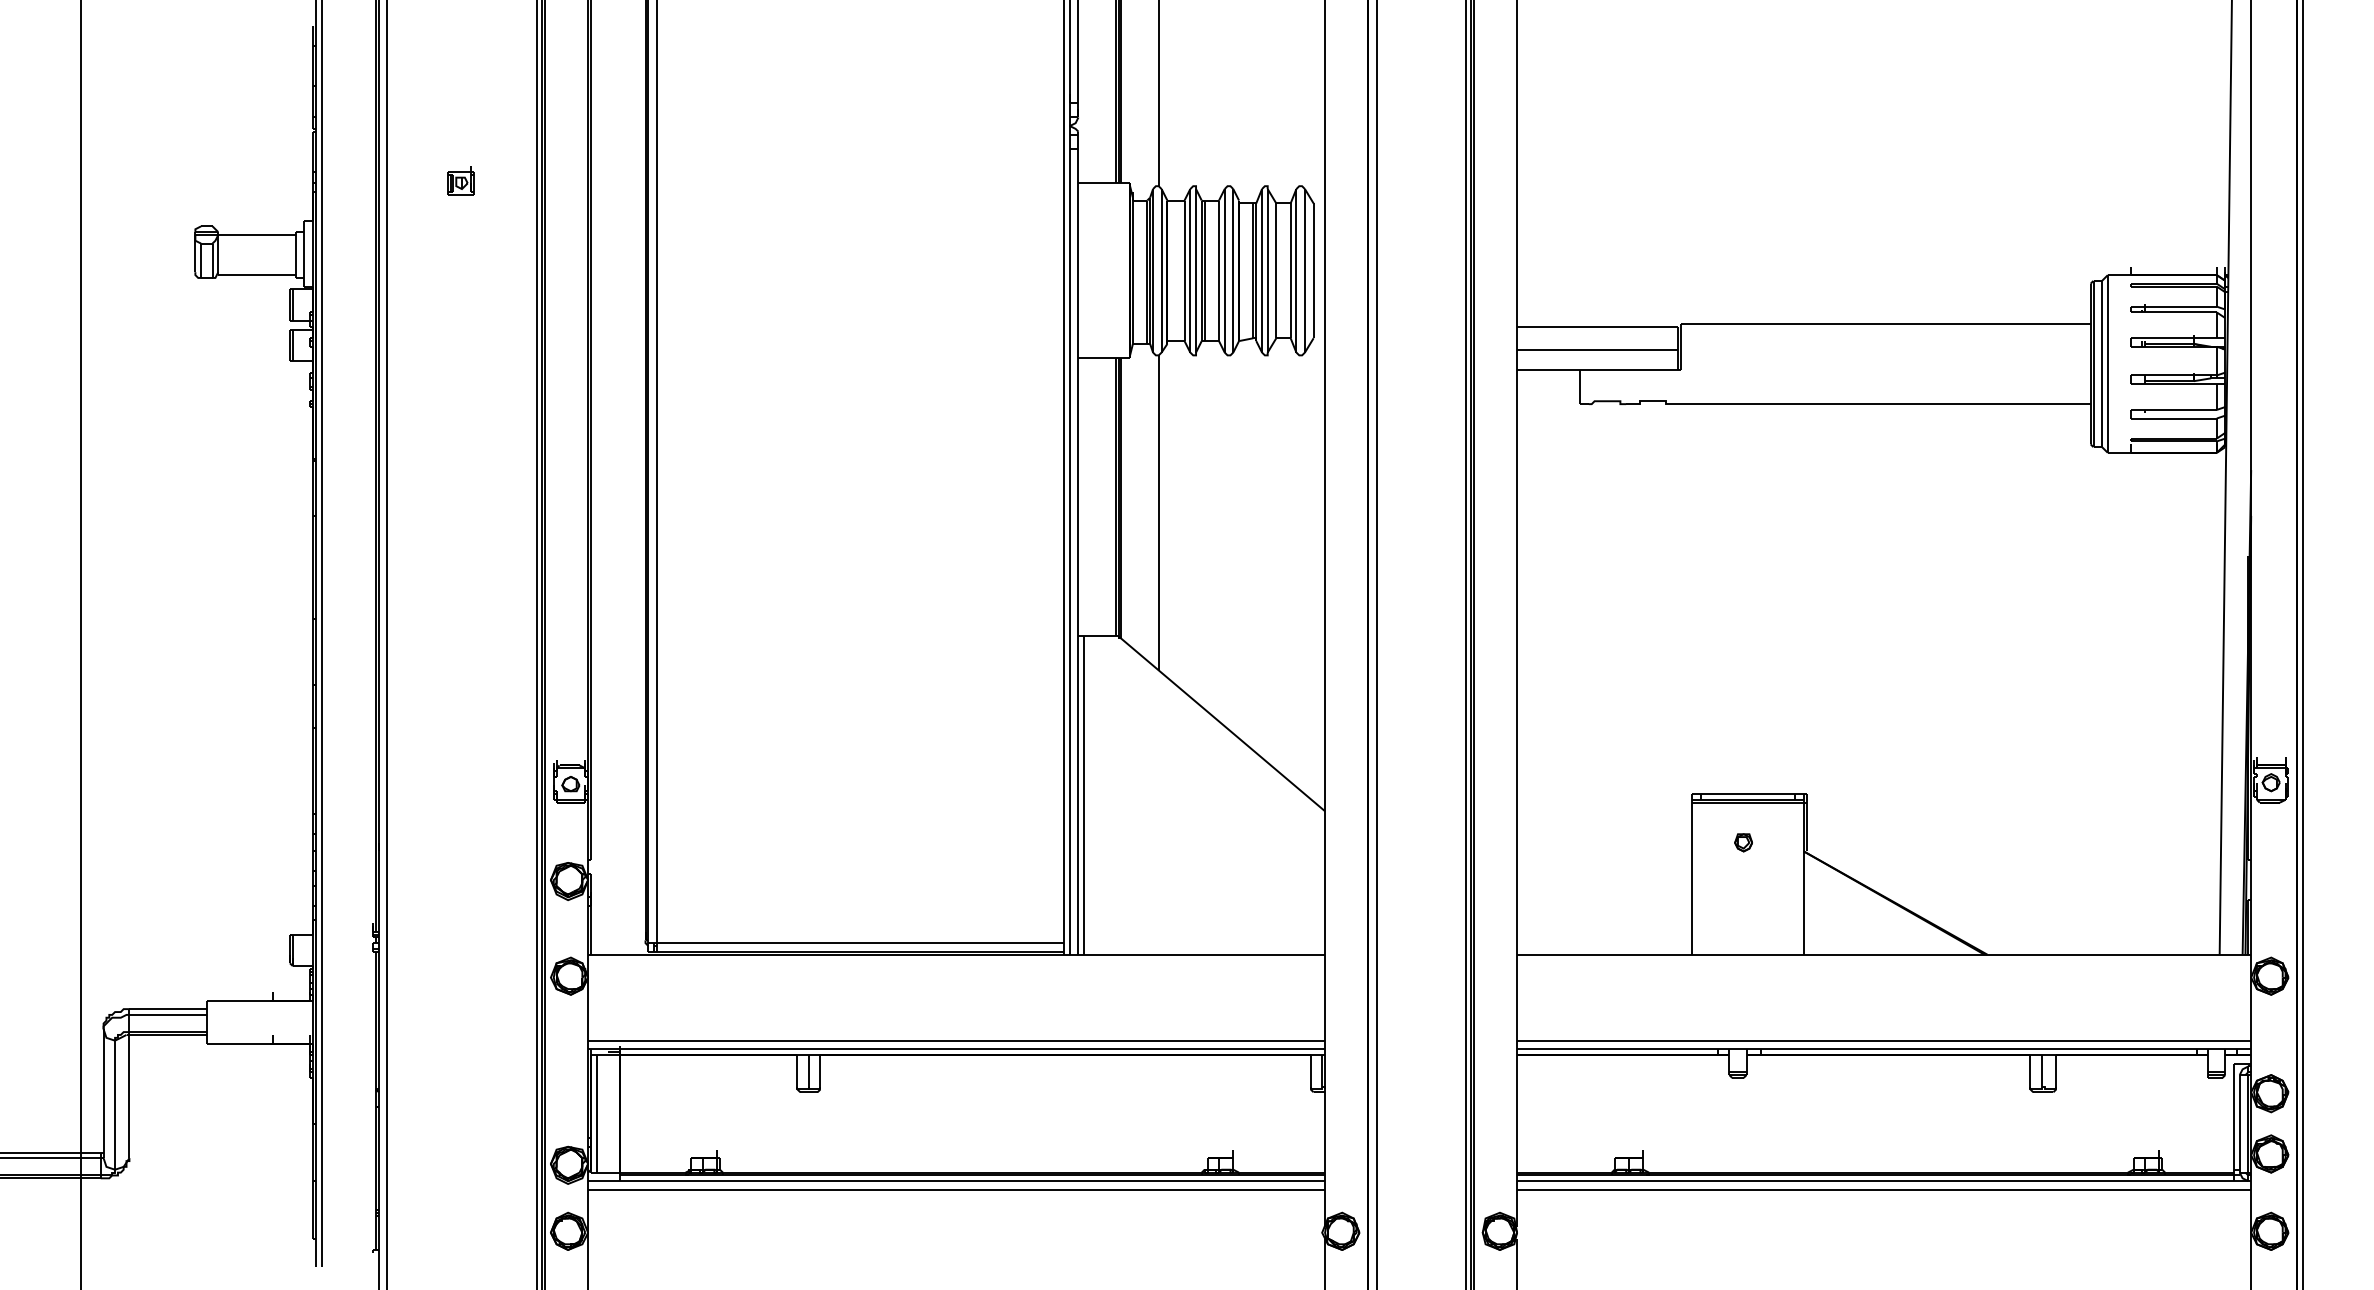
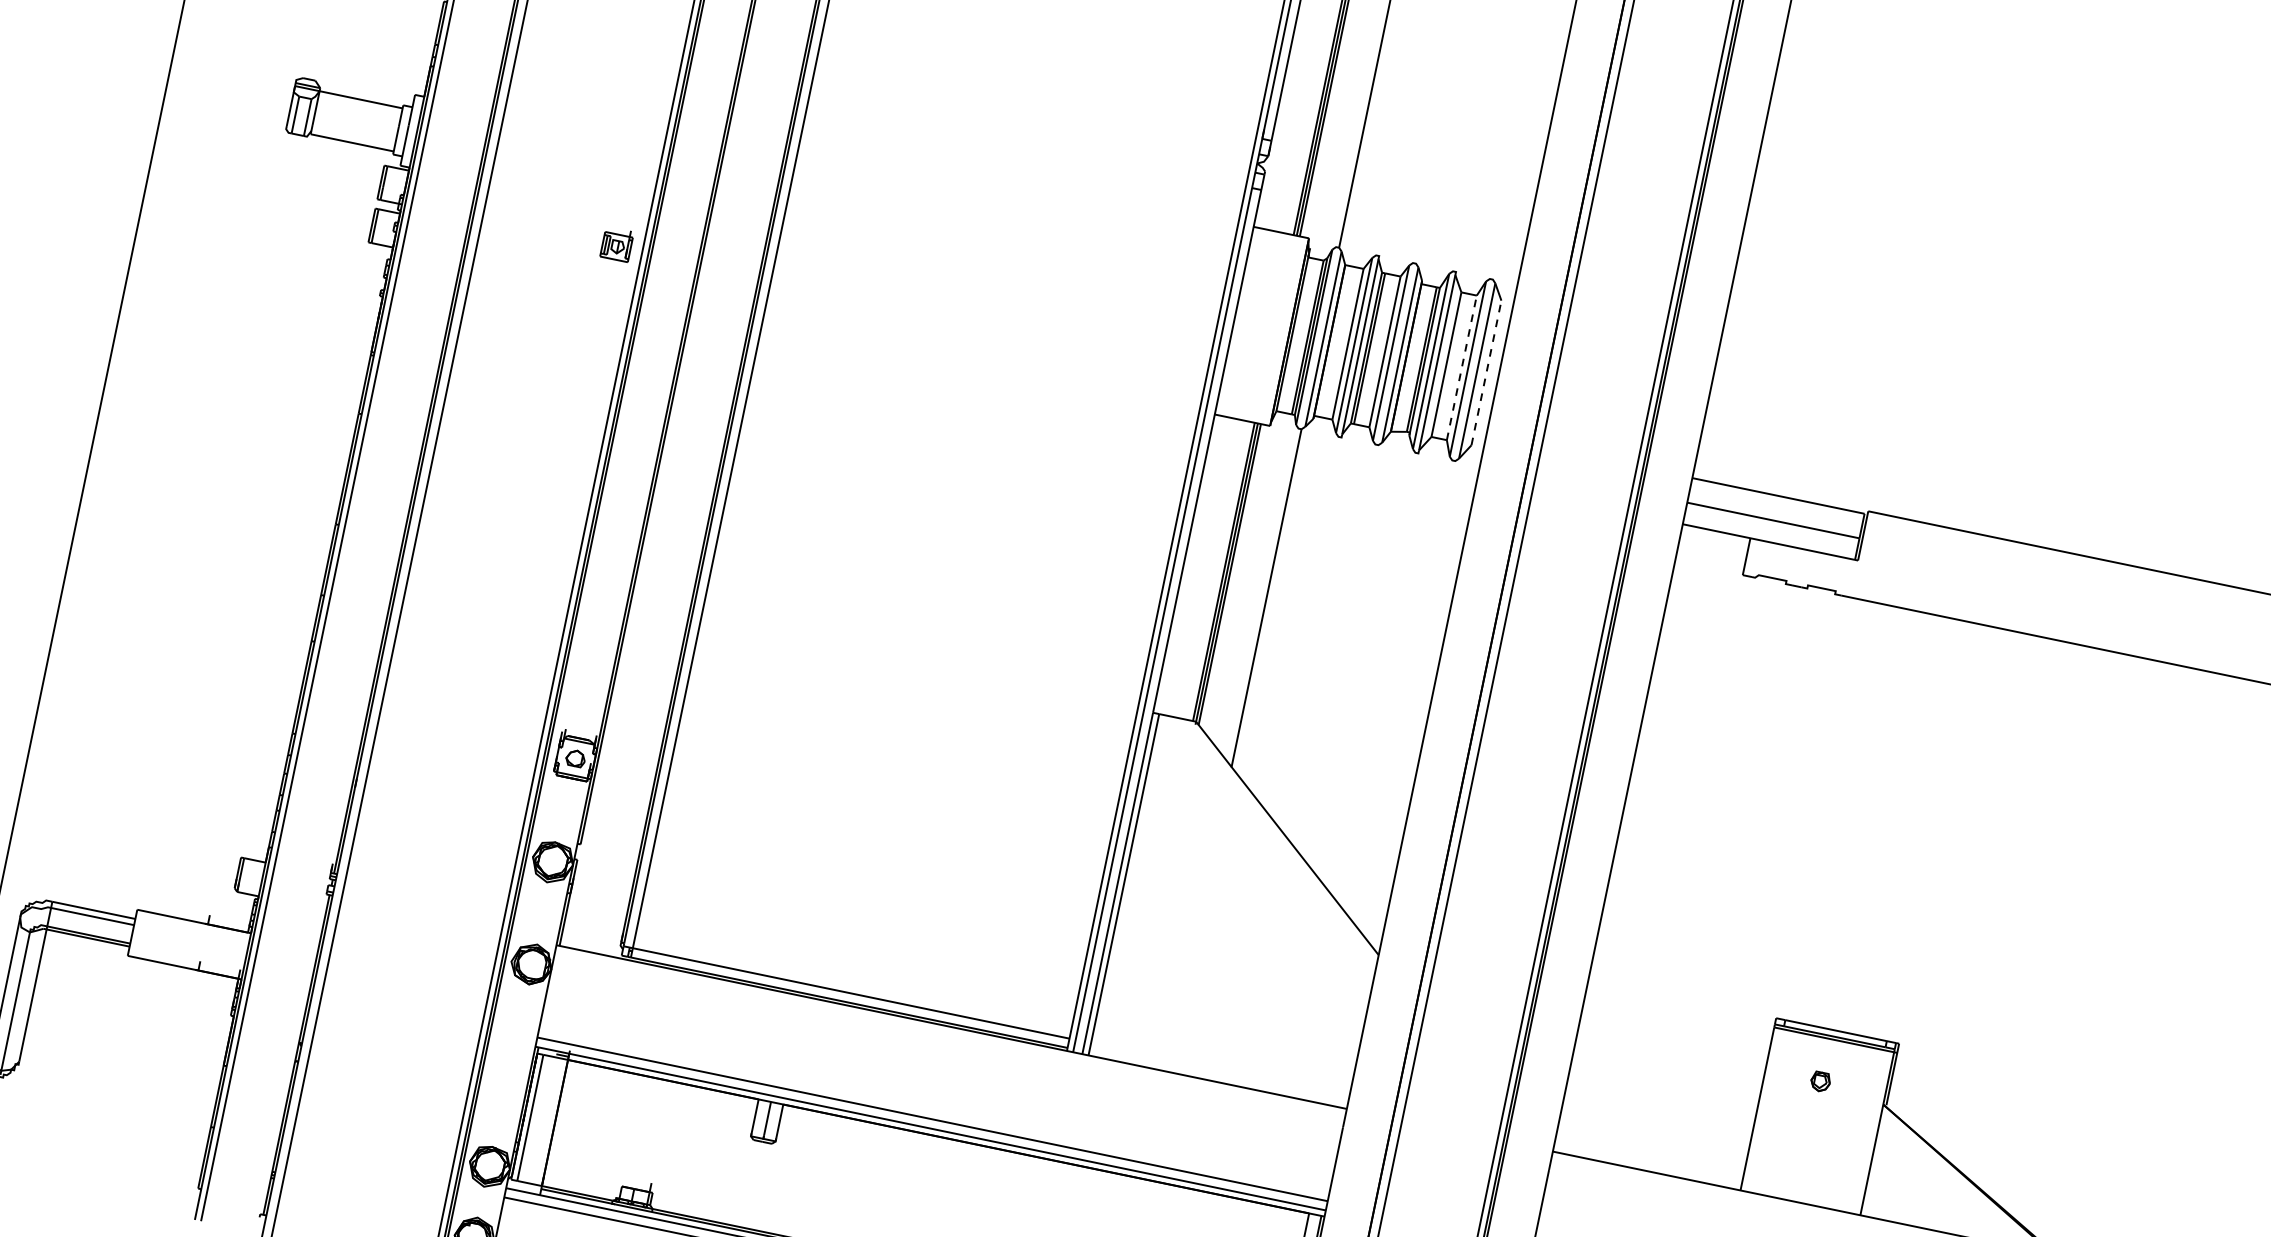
part: (460, 180) -> (617, 243), moved
line: (1290, 270) -> (1461, 367), solid -> dashed
line: (1313, 270) -> (1486, 372), solid -> dashed

